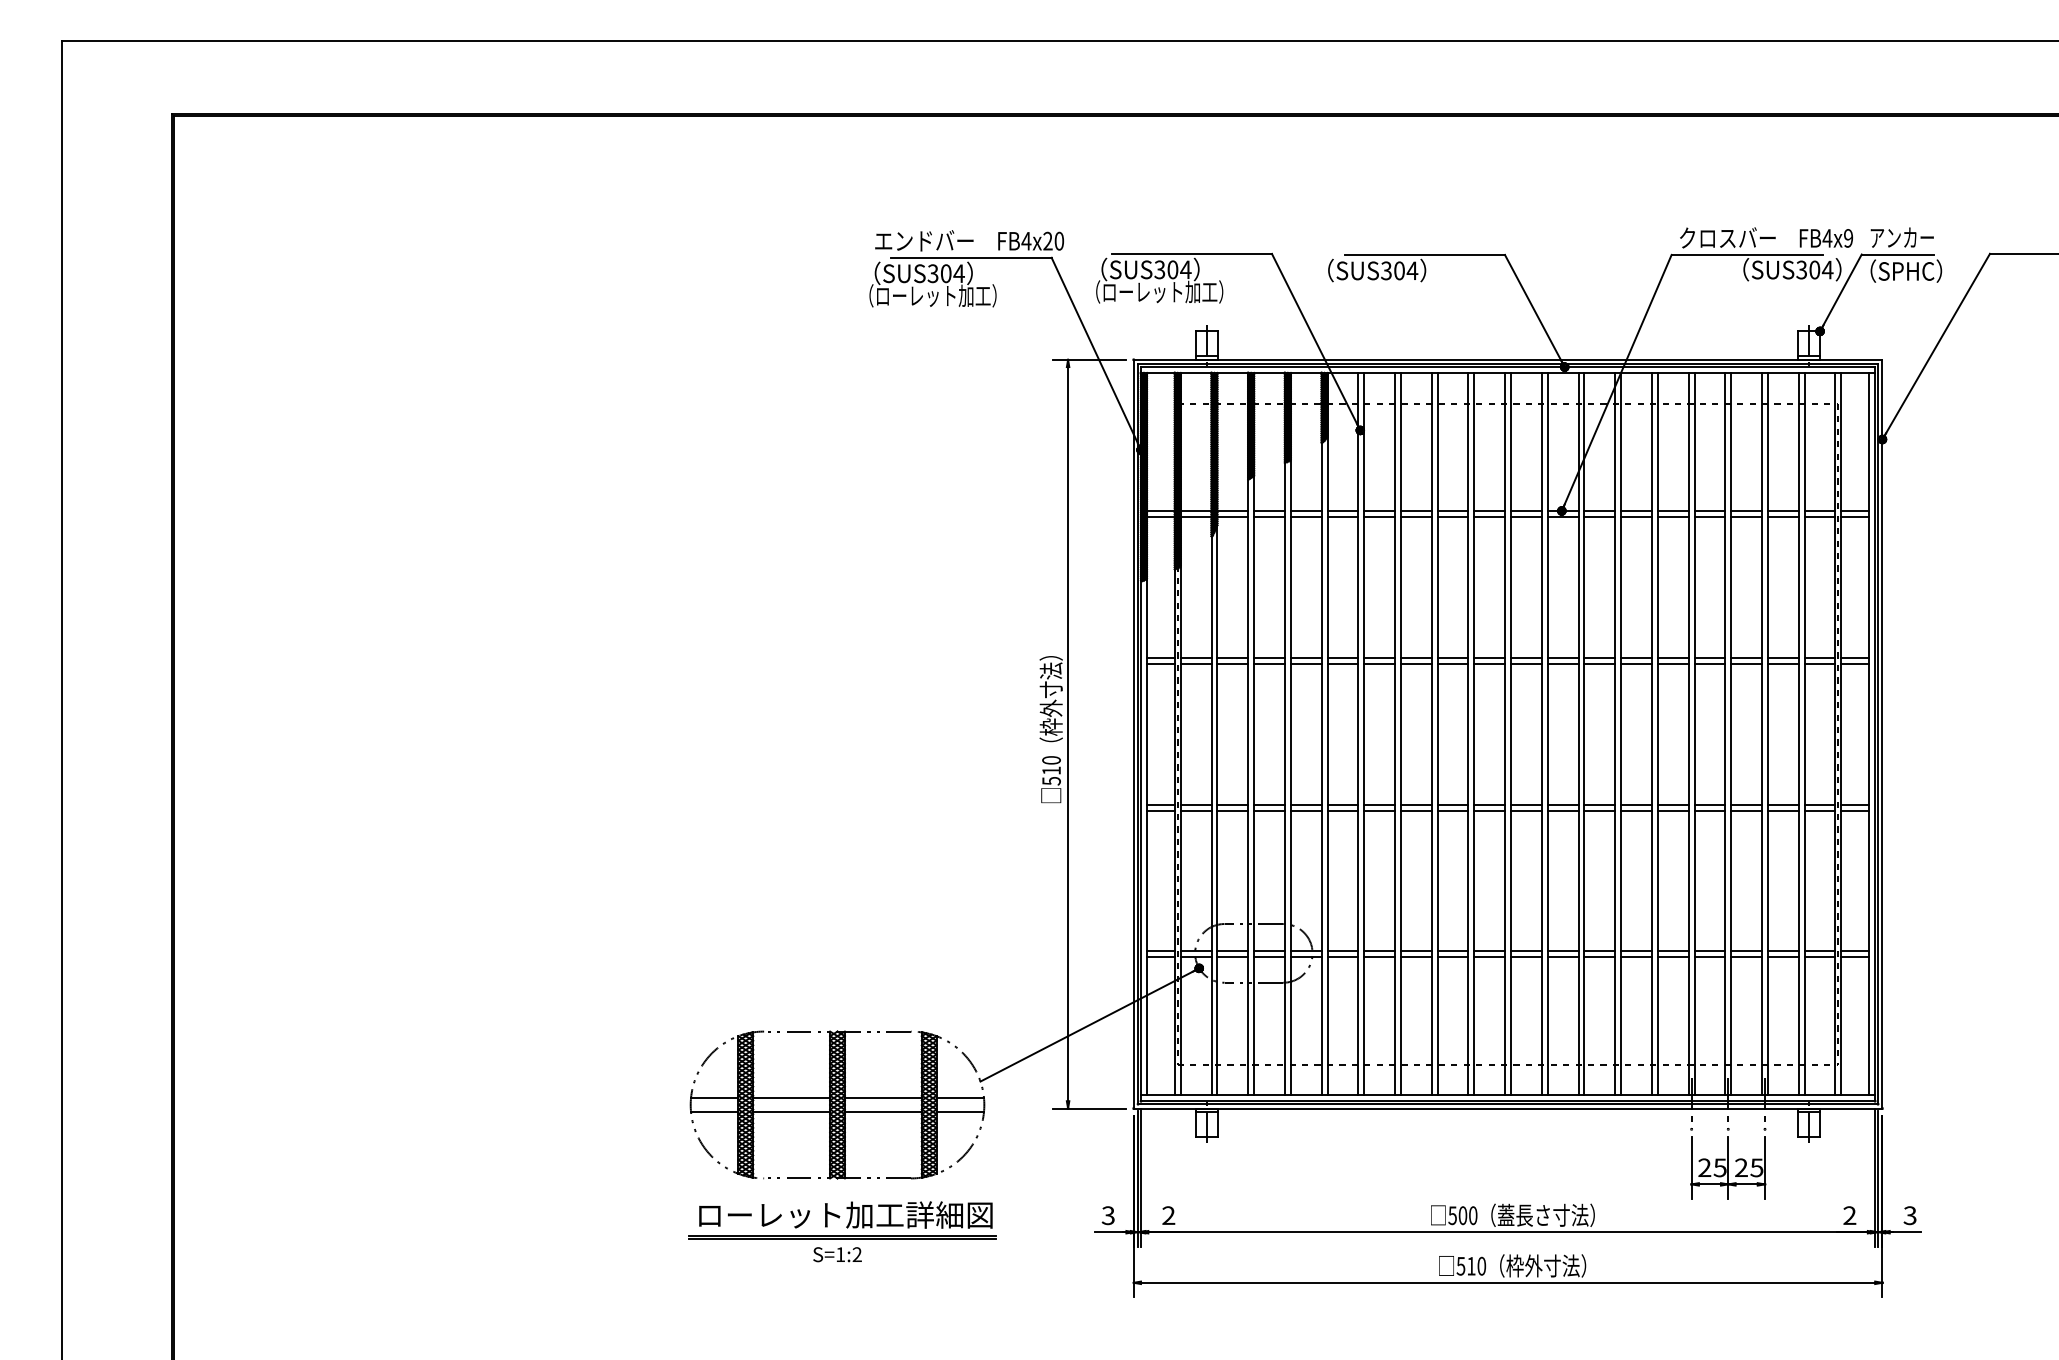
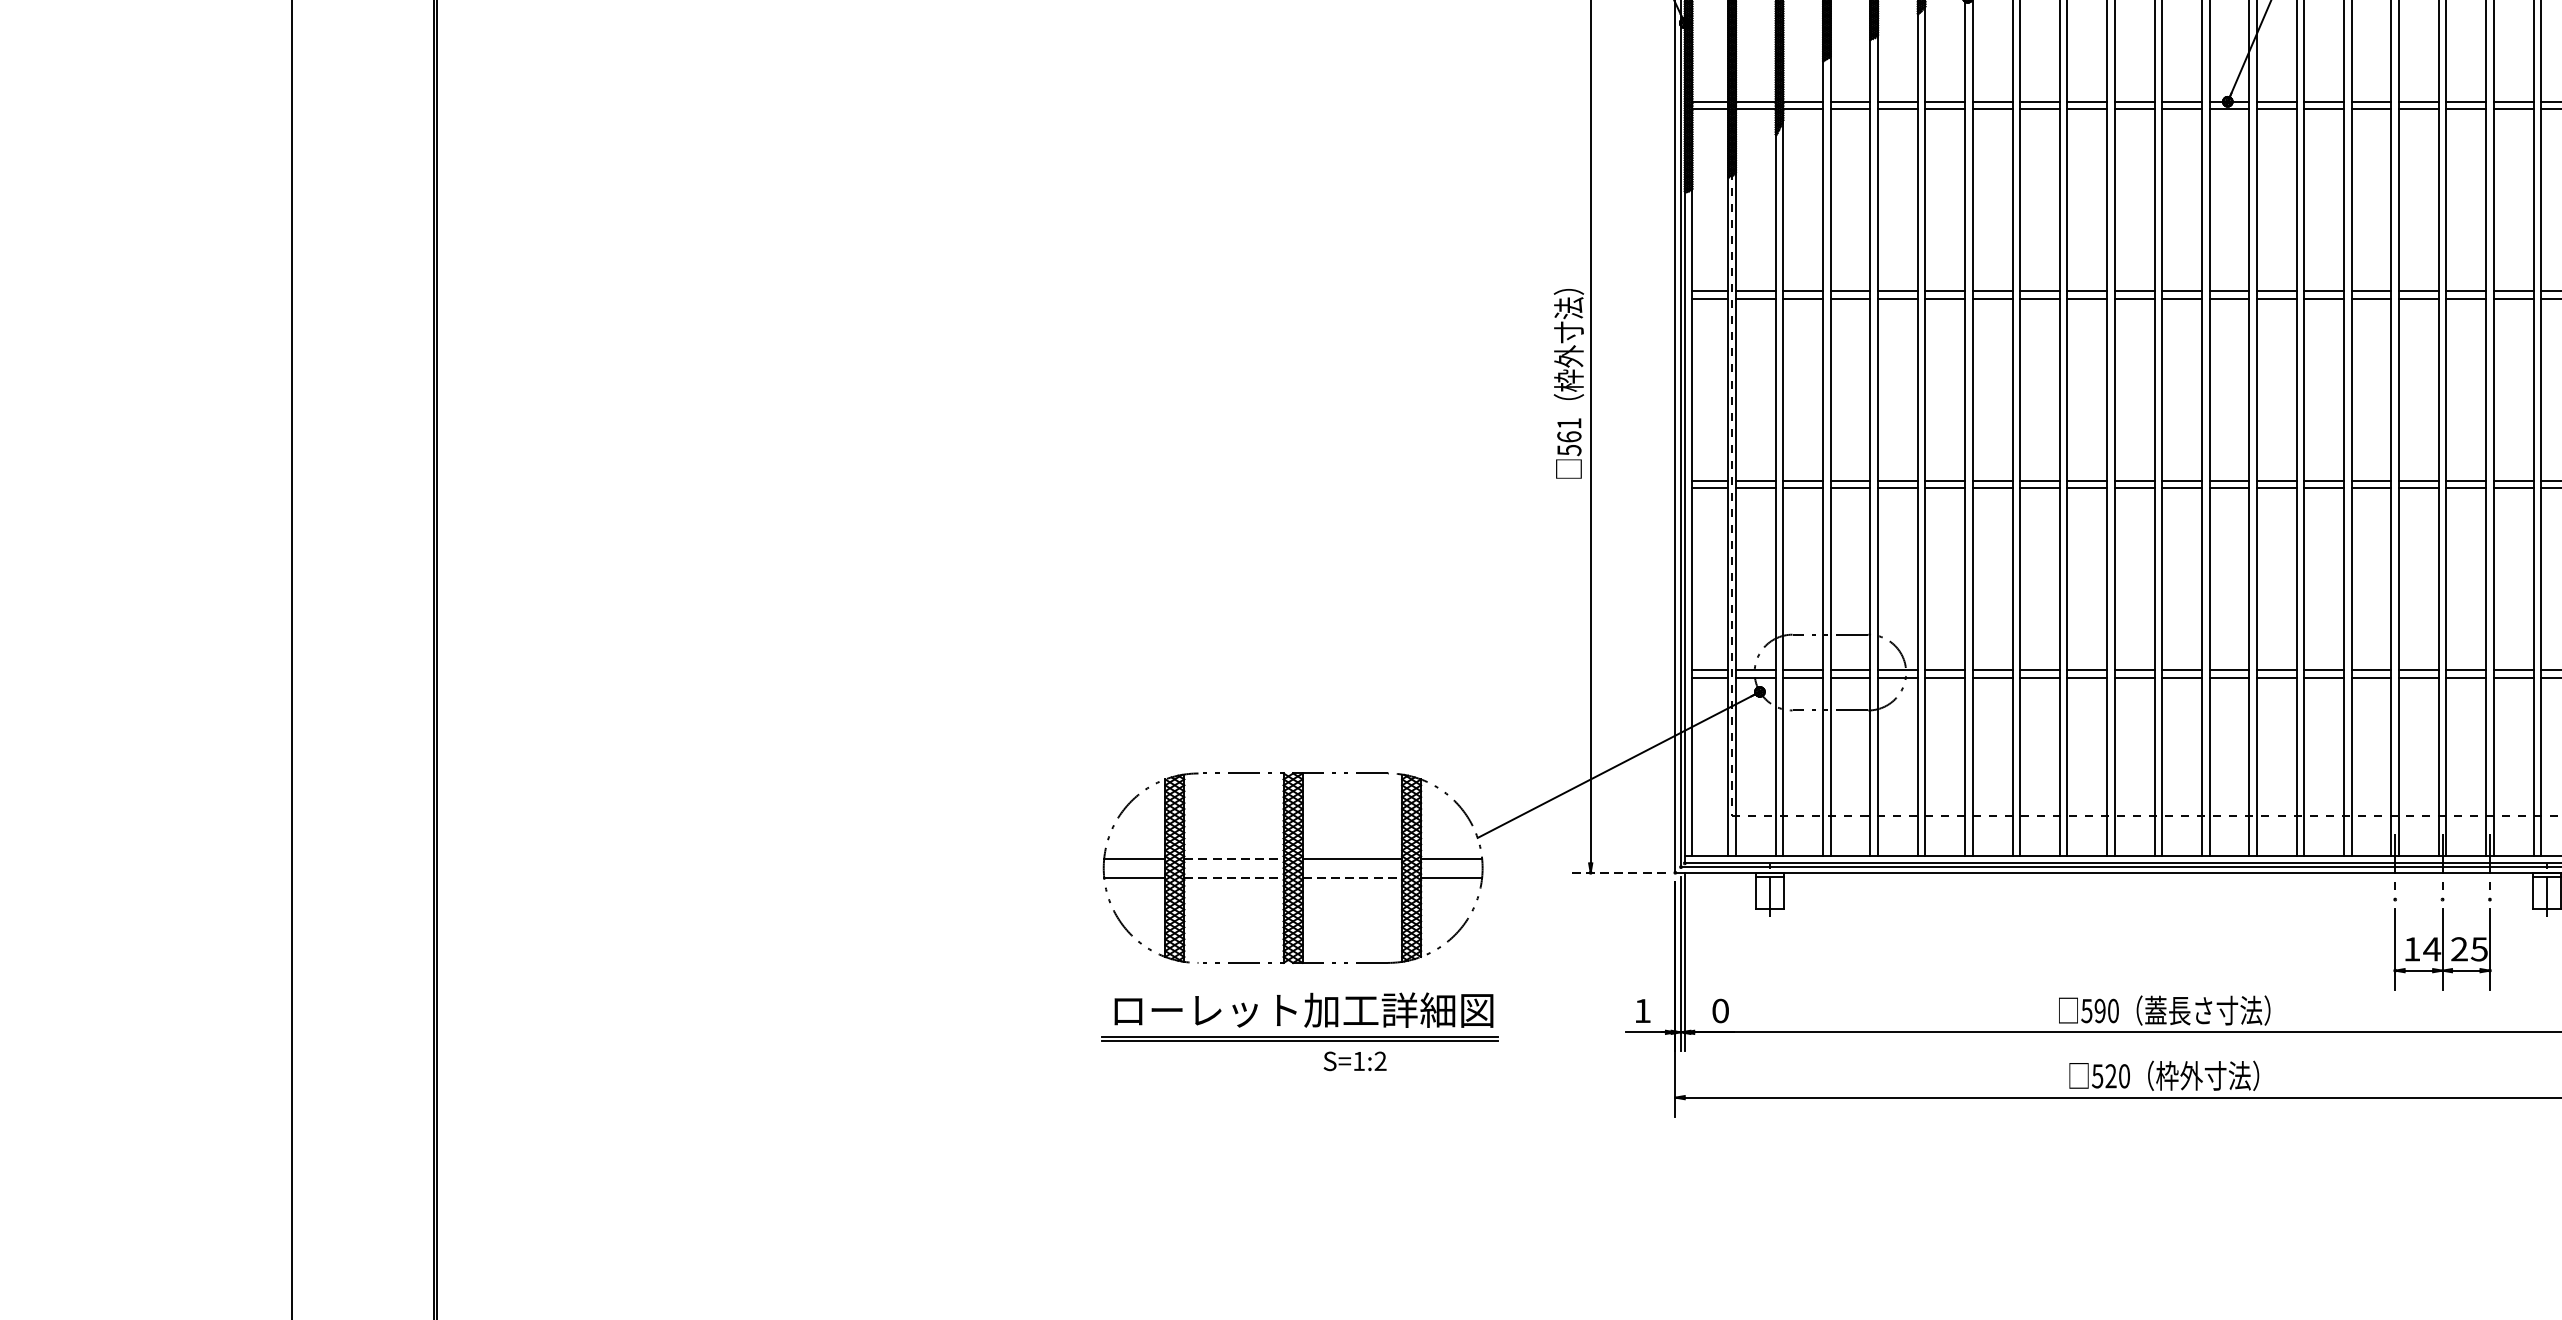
text: (1051, 765) -> (1569, 430), 510 -> 561
line: (791, 1097) -> (1233, 858), solid -> dashed
line: (1089, 1108) -> (1618, 872), solid -> dashed
line: (791, 1112) -> (1233, 877), solid -> dashed
line: (883, 1112) -> (1352, 877), solid -> dashed
text: (1712, 1167) -> (2422, 948), 25 -> 14
text: (1107, 1215) -> (1641, 1010), 3 -> 1
text: (1168, 1215) -> (1720, 1010), 2 -> 0
text: (1462, 1215) -> (2099, 1010), 500 -> 590
text: (837, 1254) -> (1355, 1061), moved
text: (1471, 1265) -> (2111, 1075), 510 -> 520

